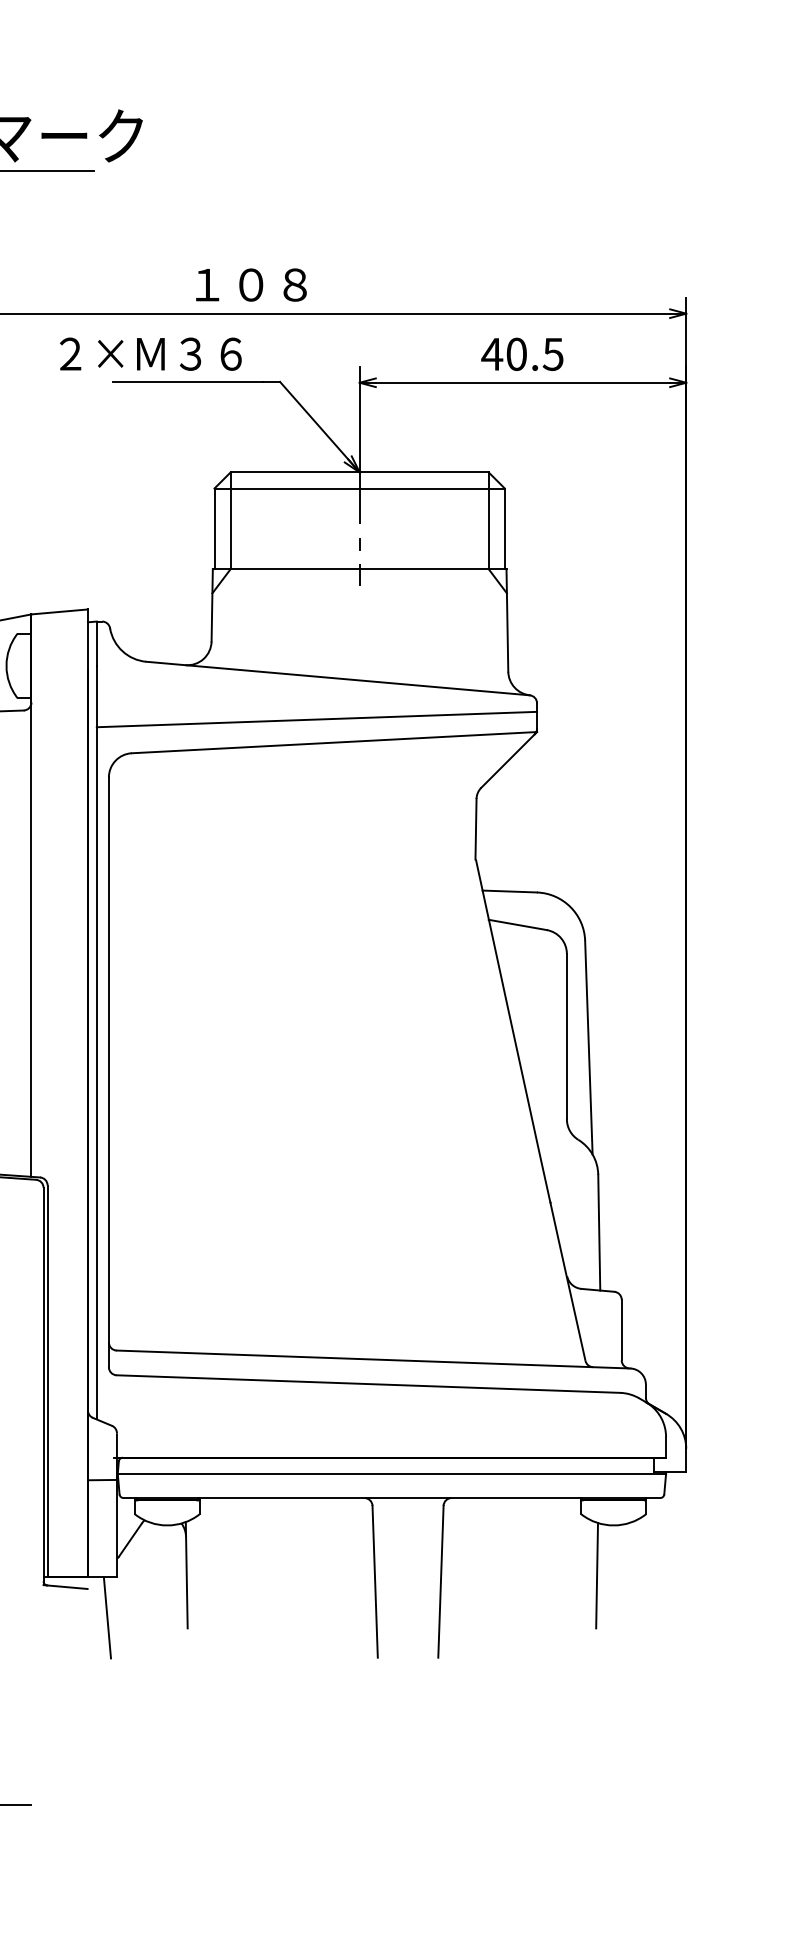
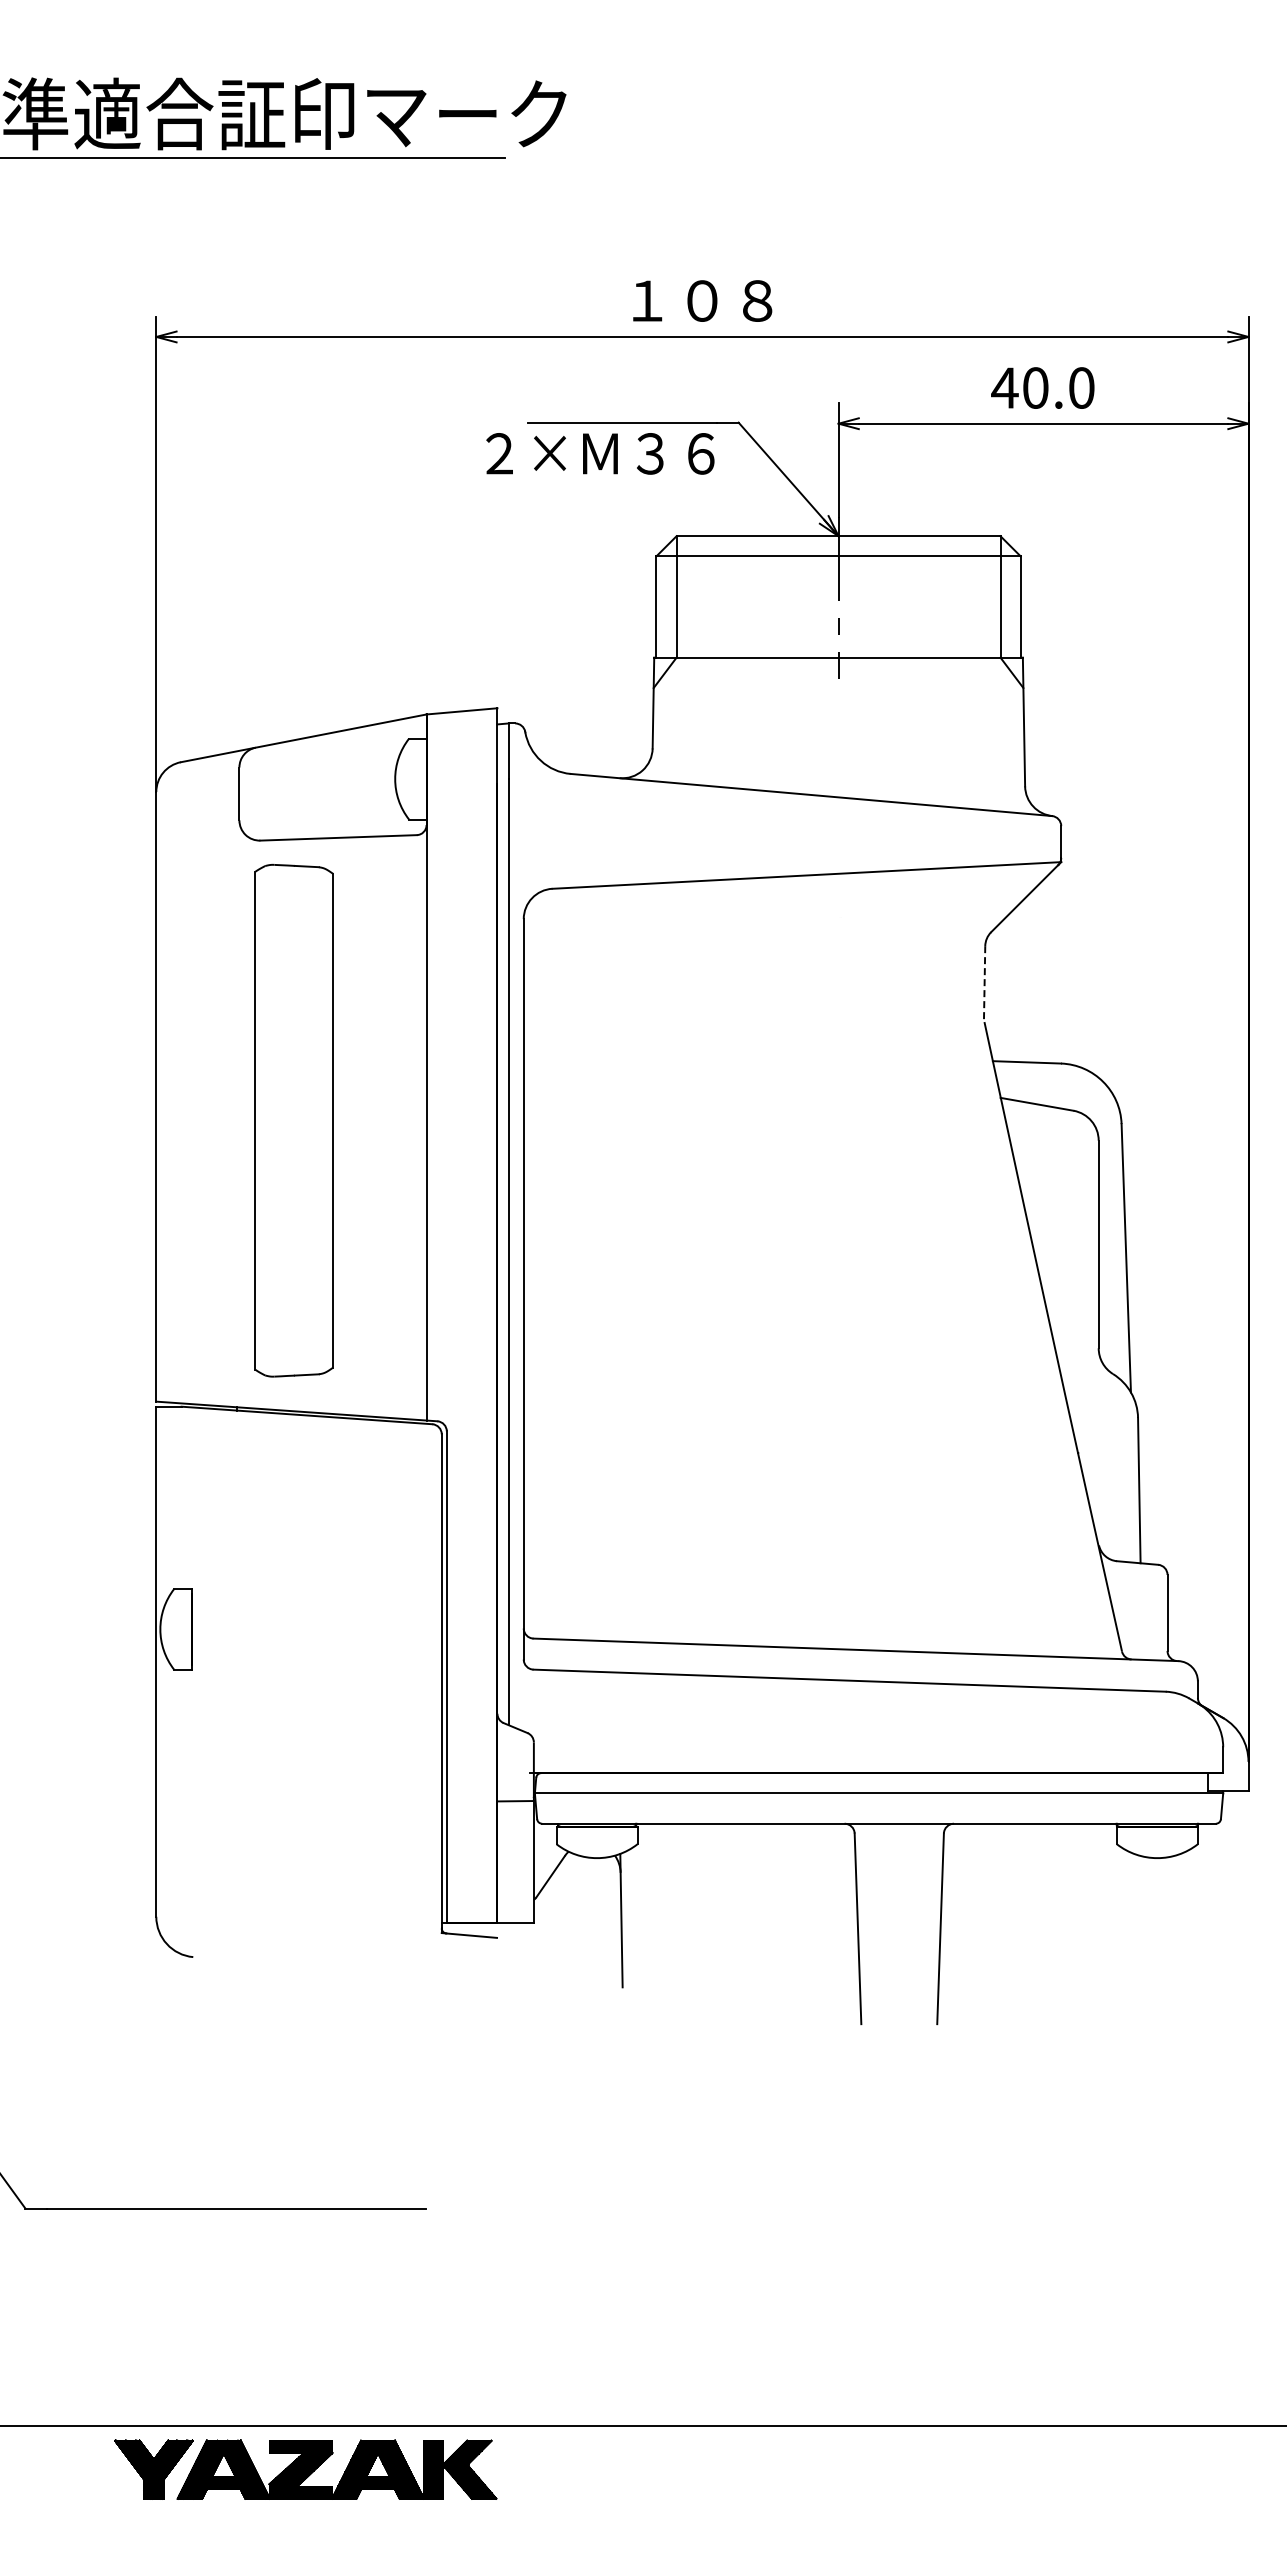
text: (150, 353) -> (600, 453), moved
text: (553, 353) -> (1081, 387), 40.5 -> 40.0
line: (316, 719) -> (784, 846), removed
line: (475, 829) -> (984, 984), solid -> dashed
line: (597, 1575) -> (1136, 1921), removed
line: (107, 1617) -> (521, 1973), removed

